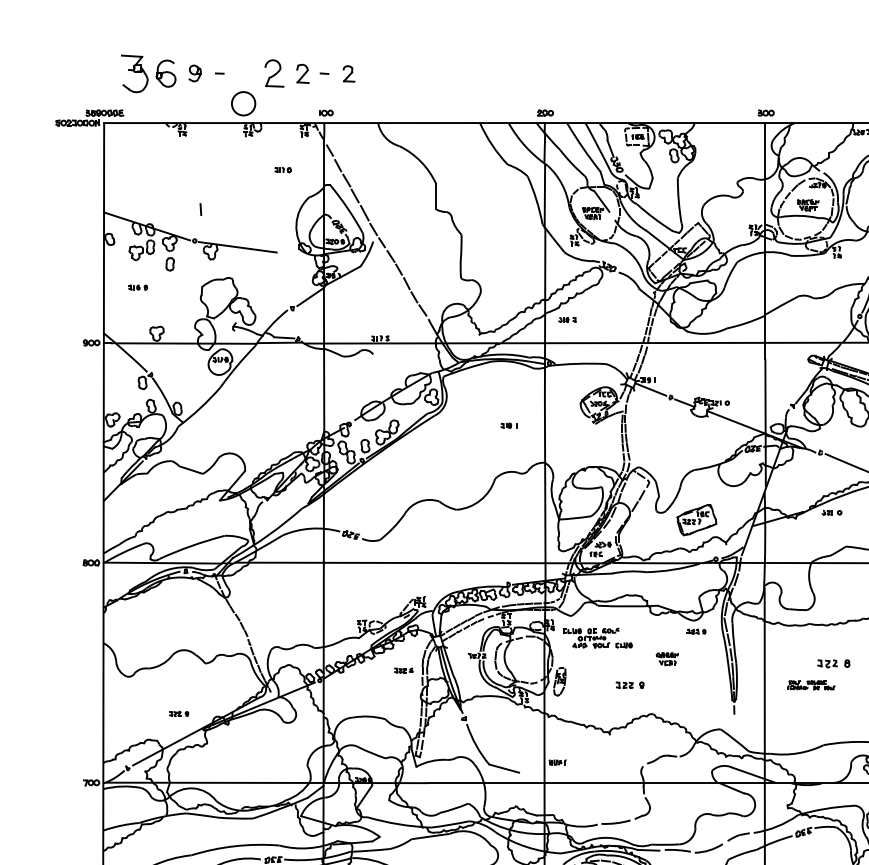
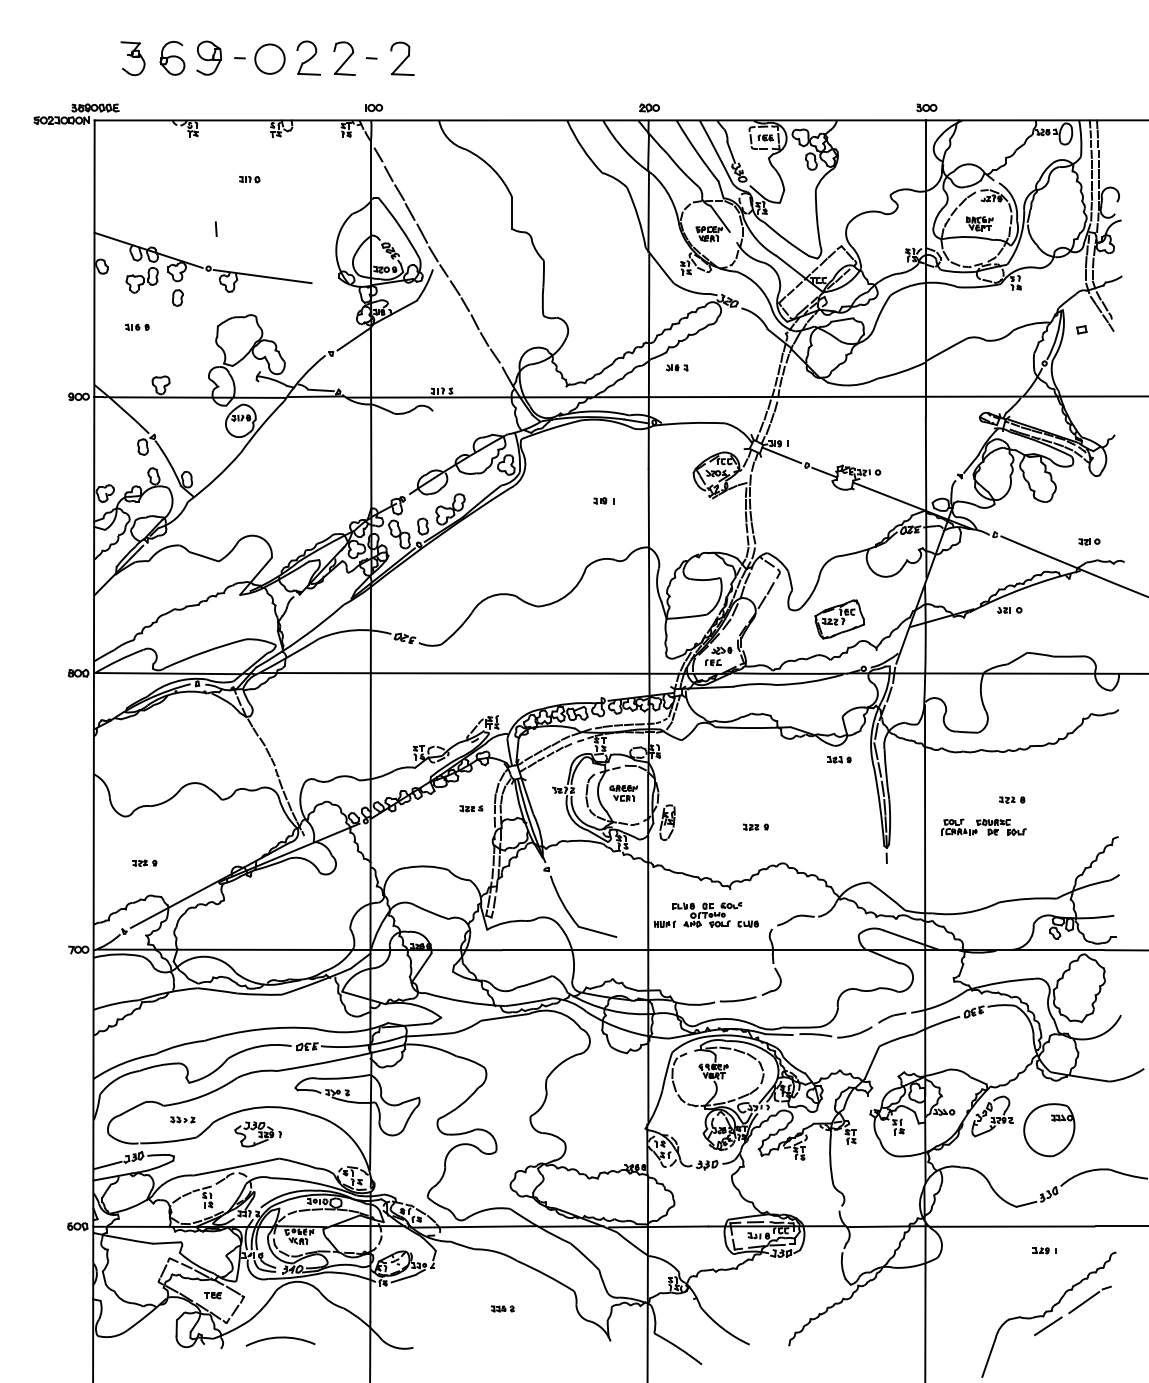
part: (134, 73) -> (132, 58), size x0.71
part: (194, 73) -> (208, 57), size x1.67
part: (302, 73) -> (344, 58), size x1.43
part: (349, 73) -> (402, 58), size x1.67
circle: (243, 103) -> (269, 58), moved
part: (283, 170) -> (249, 179), moved
part: (598, 637) -> (715, 914), moved
part: (667, 658) -> (623, 792), moved
part: (834, 663) -> (1012, 799), size x0.62
part: (629, 684) -> (755, 826), size x0.71
part: (811, 684) -> (983, 826), size x1.43
part: (178, 713) -> (144, 862), moved

